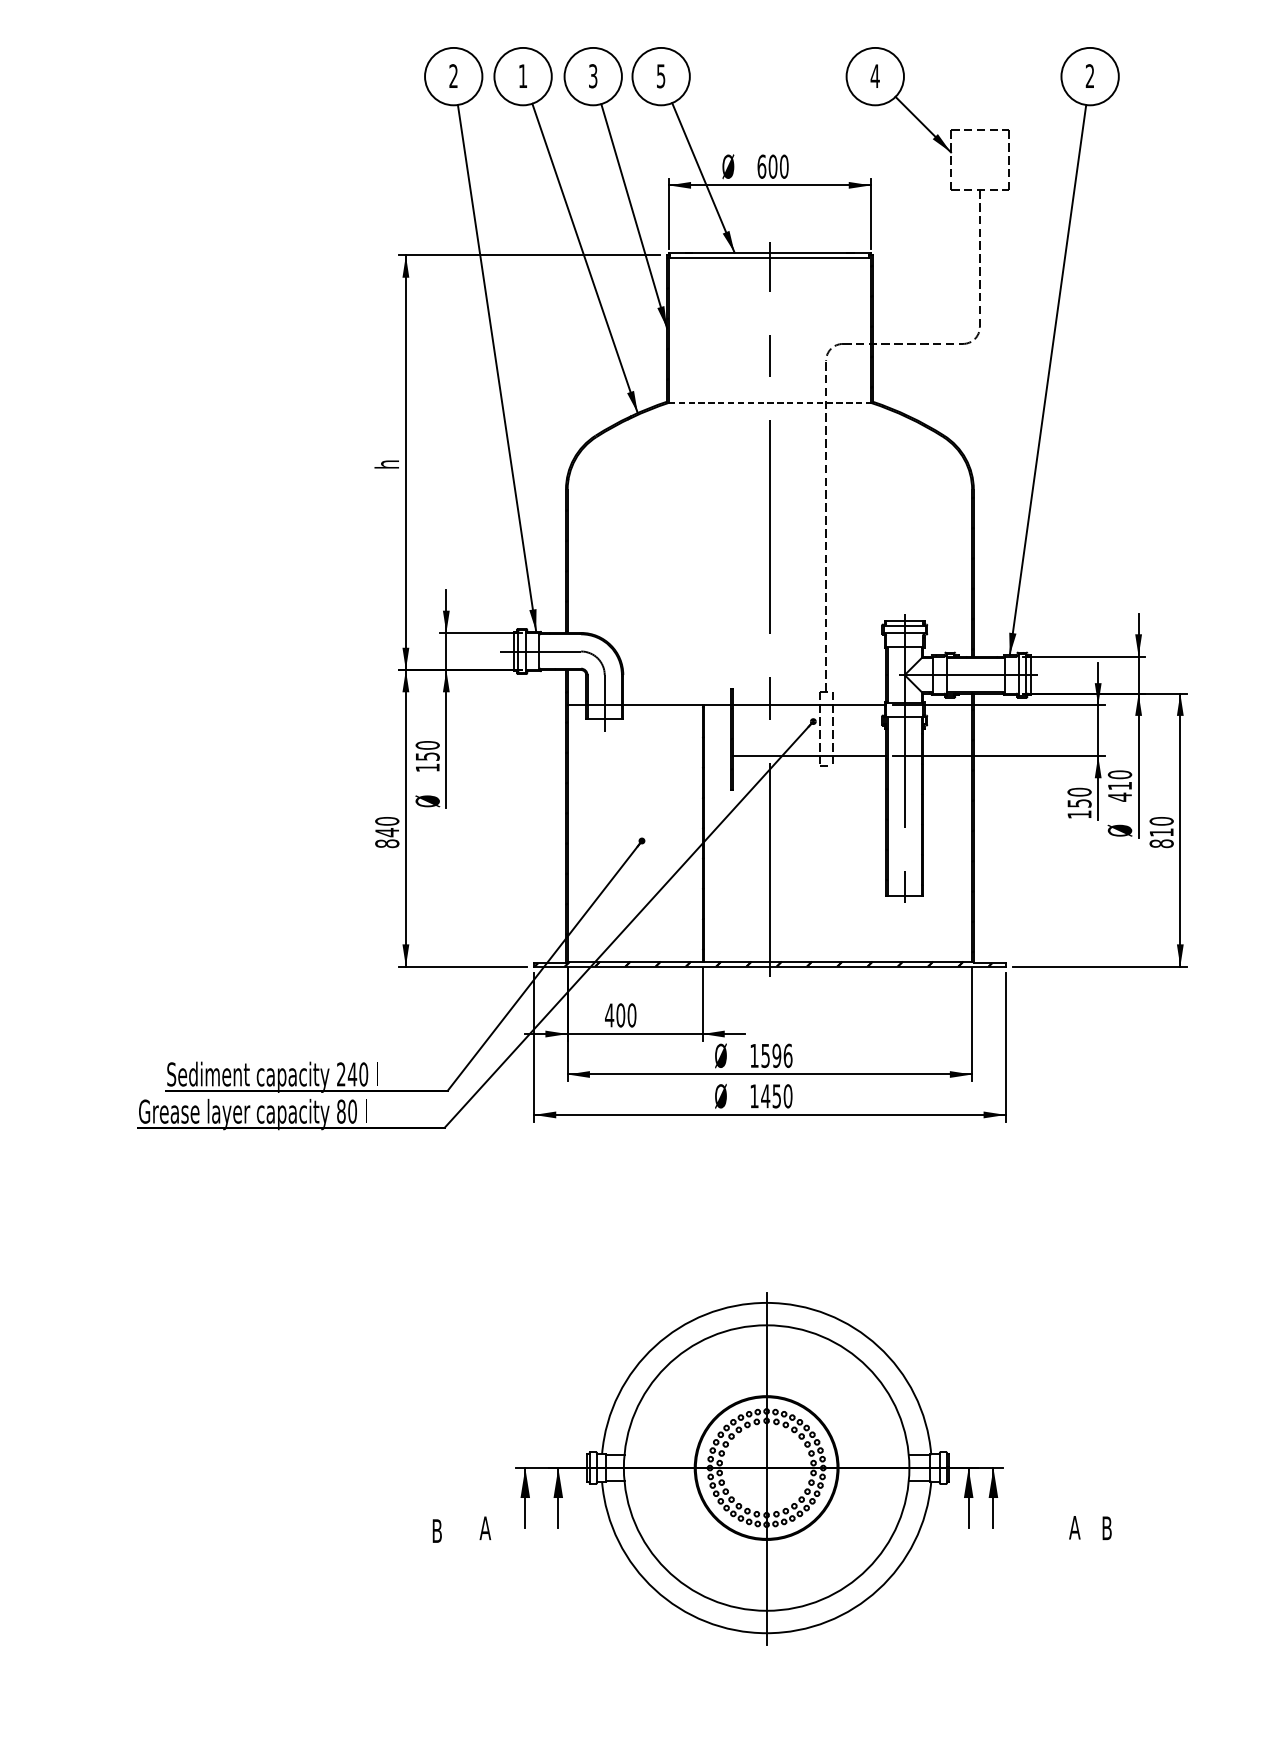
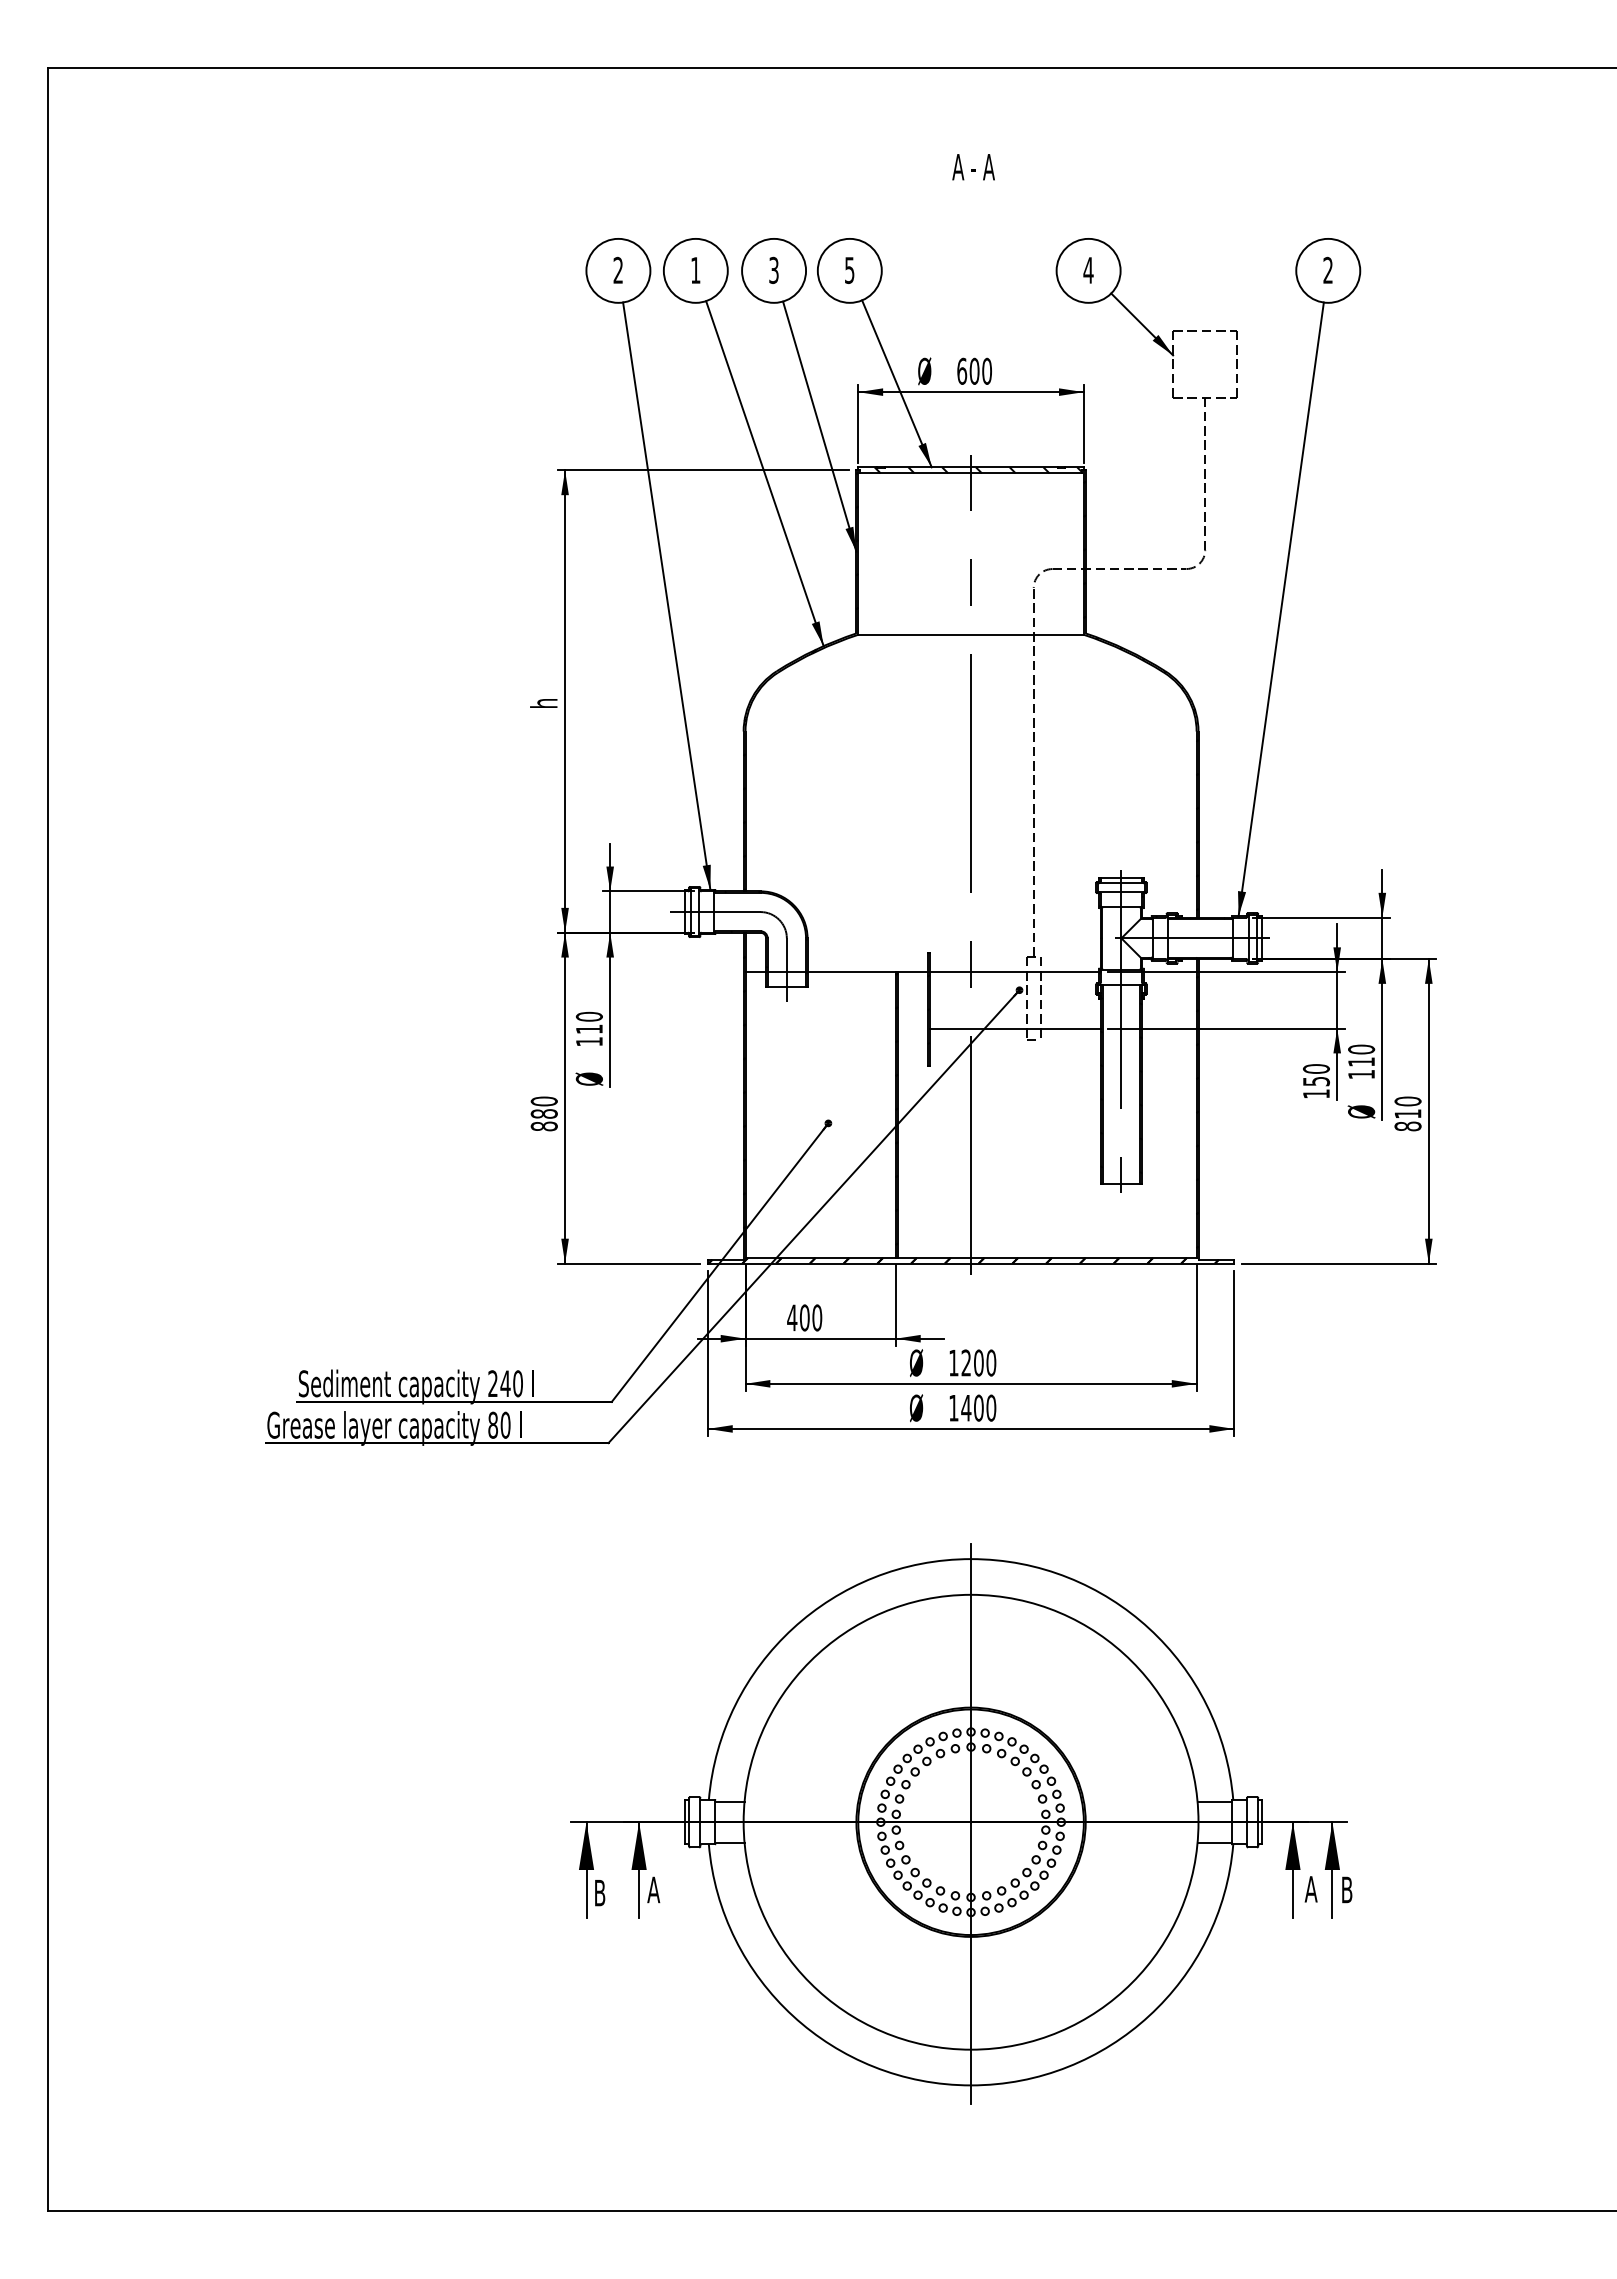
hatch: (775, 255) -> (977, 470), added
line: (770, 402) -> (971, 634), dashed -> solid
text: (427, 755) -> (589, 1028), 150 -> 110
text: (1119, 797) -> (1361, 1074), 410 -> 110
text: (386, 832) -> (543, 1113), 840 -> 880
text: (776, 1055) -> (978, 1362), 1596 -> 1200
text: (776, 1095) -> (978, 1407), 1450 -> 1400
part: (758, 1468) -> (958, 1823), size x1.43

